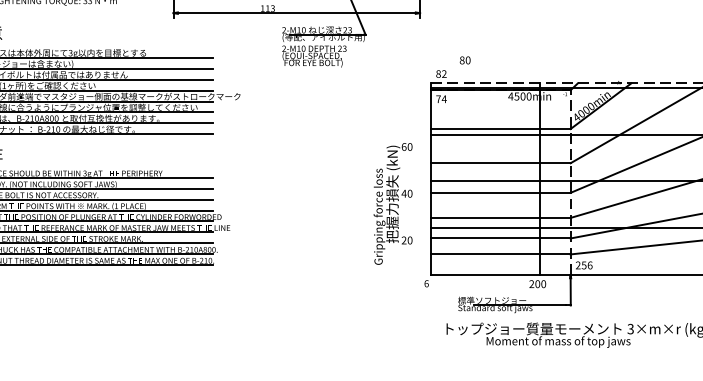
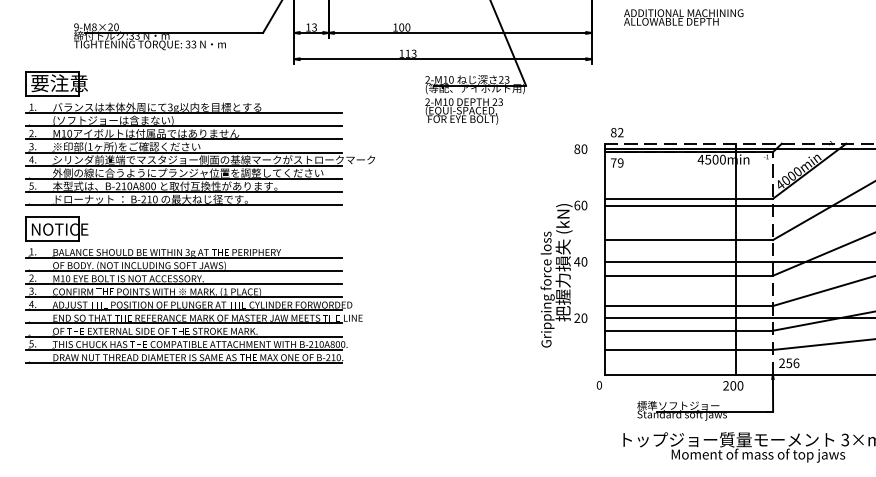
text: (464, 59) -> (580, 148), moved
text: (444, 98) -> (620, 162), 74 -> 79
text: (392, 203) -> (563, 273), moved
text: (426, 283) -> (599, 385), 6 -> 0

